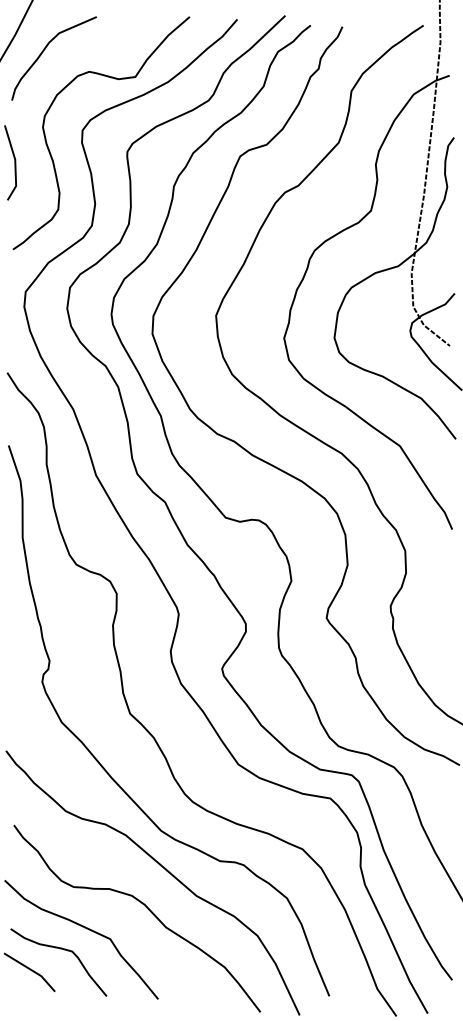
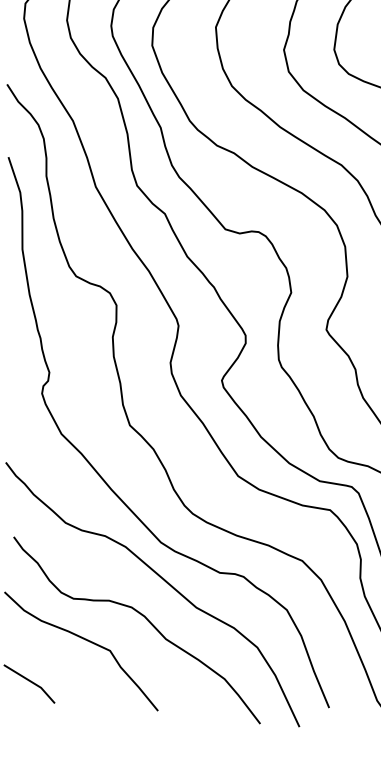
curve: (60, 949) -> (60, 661), removed

